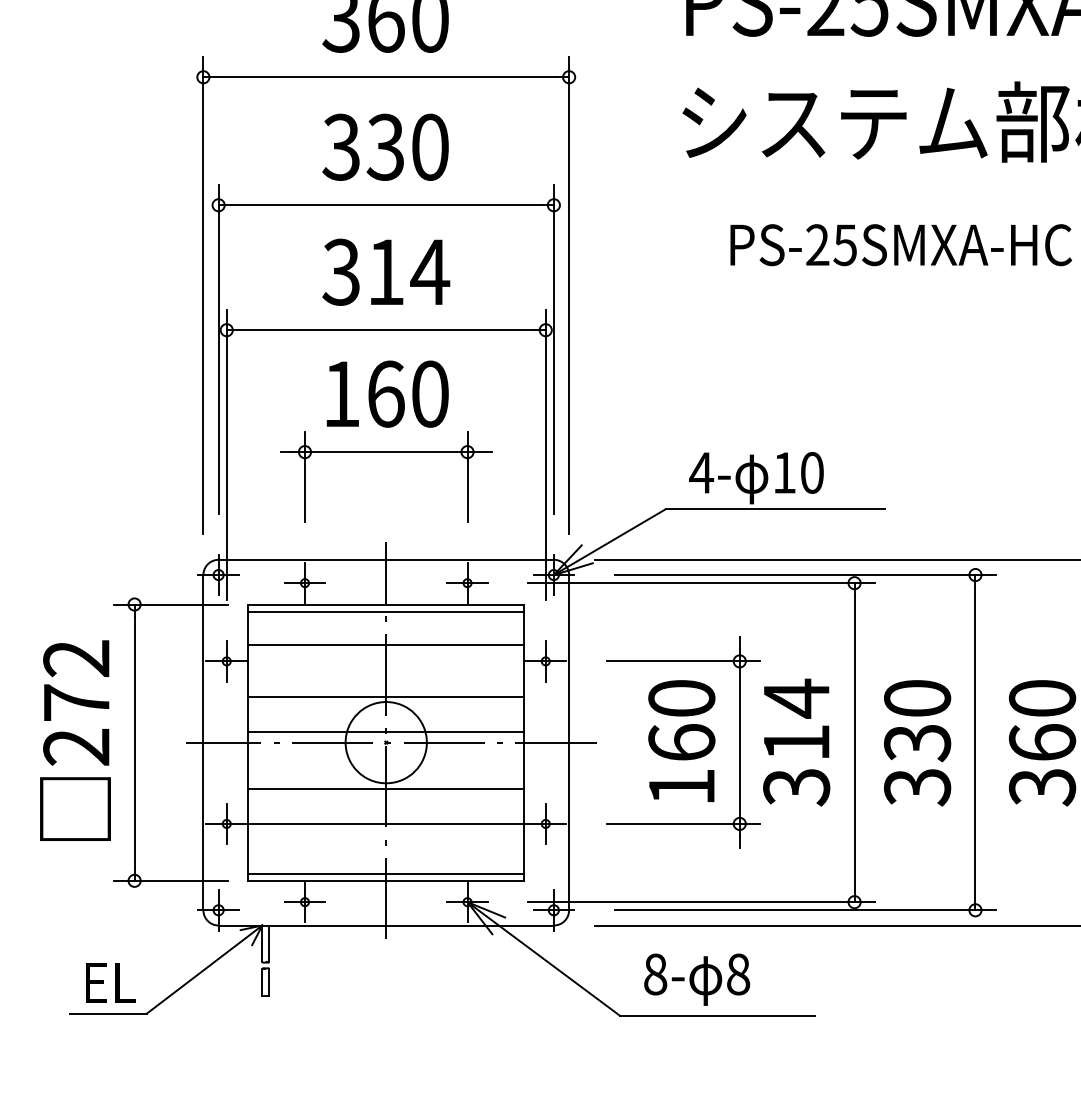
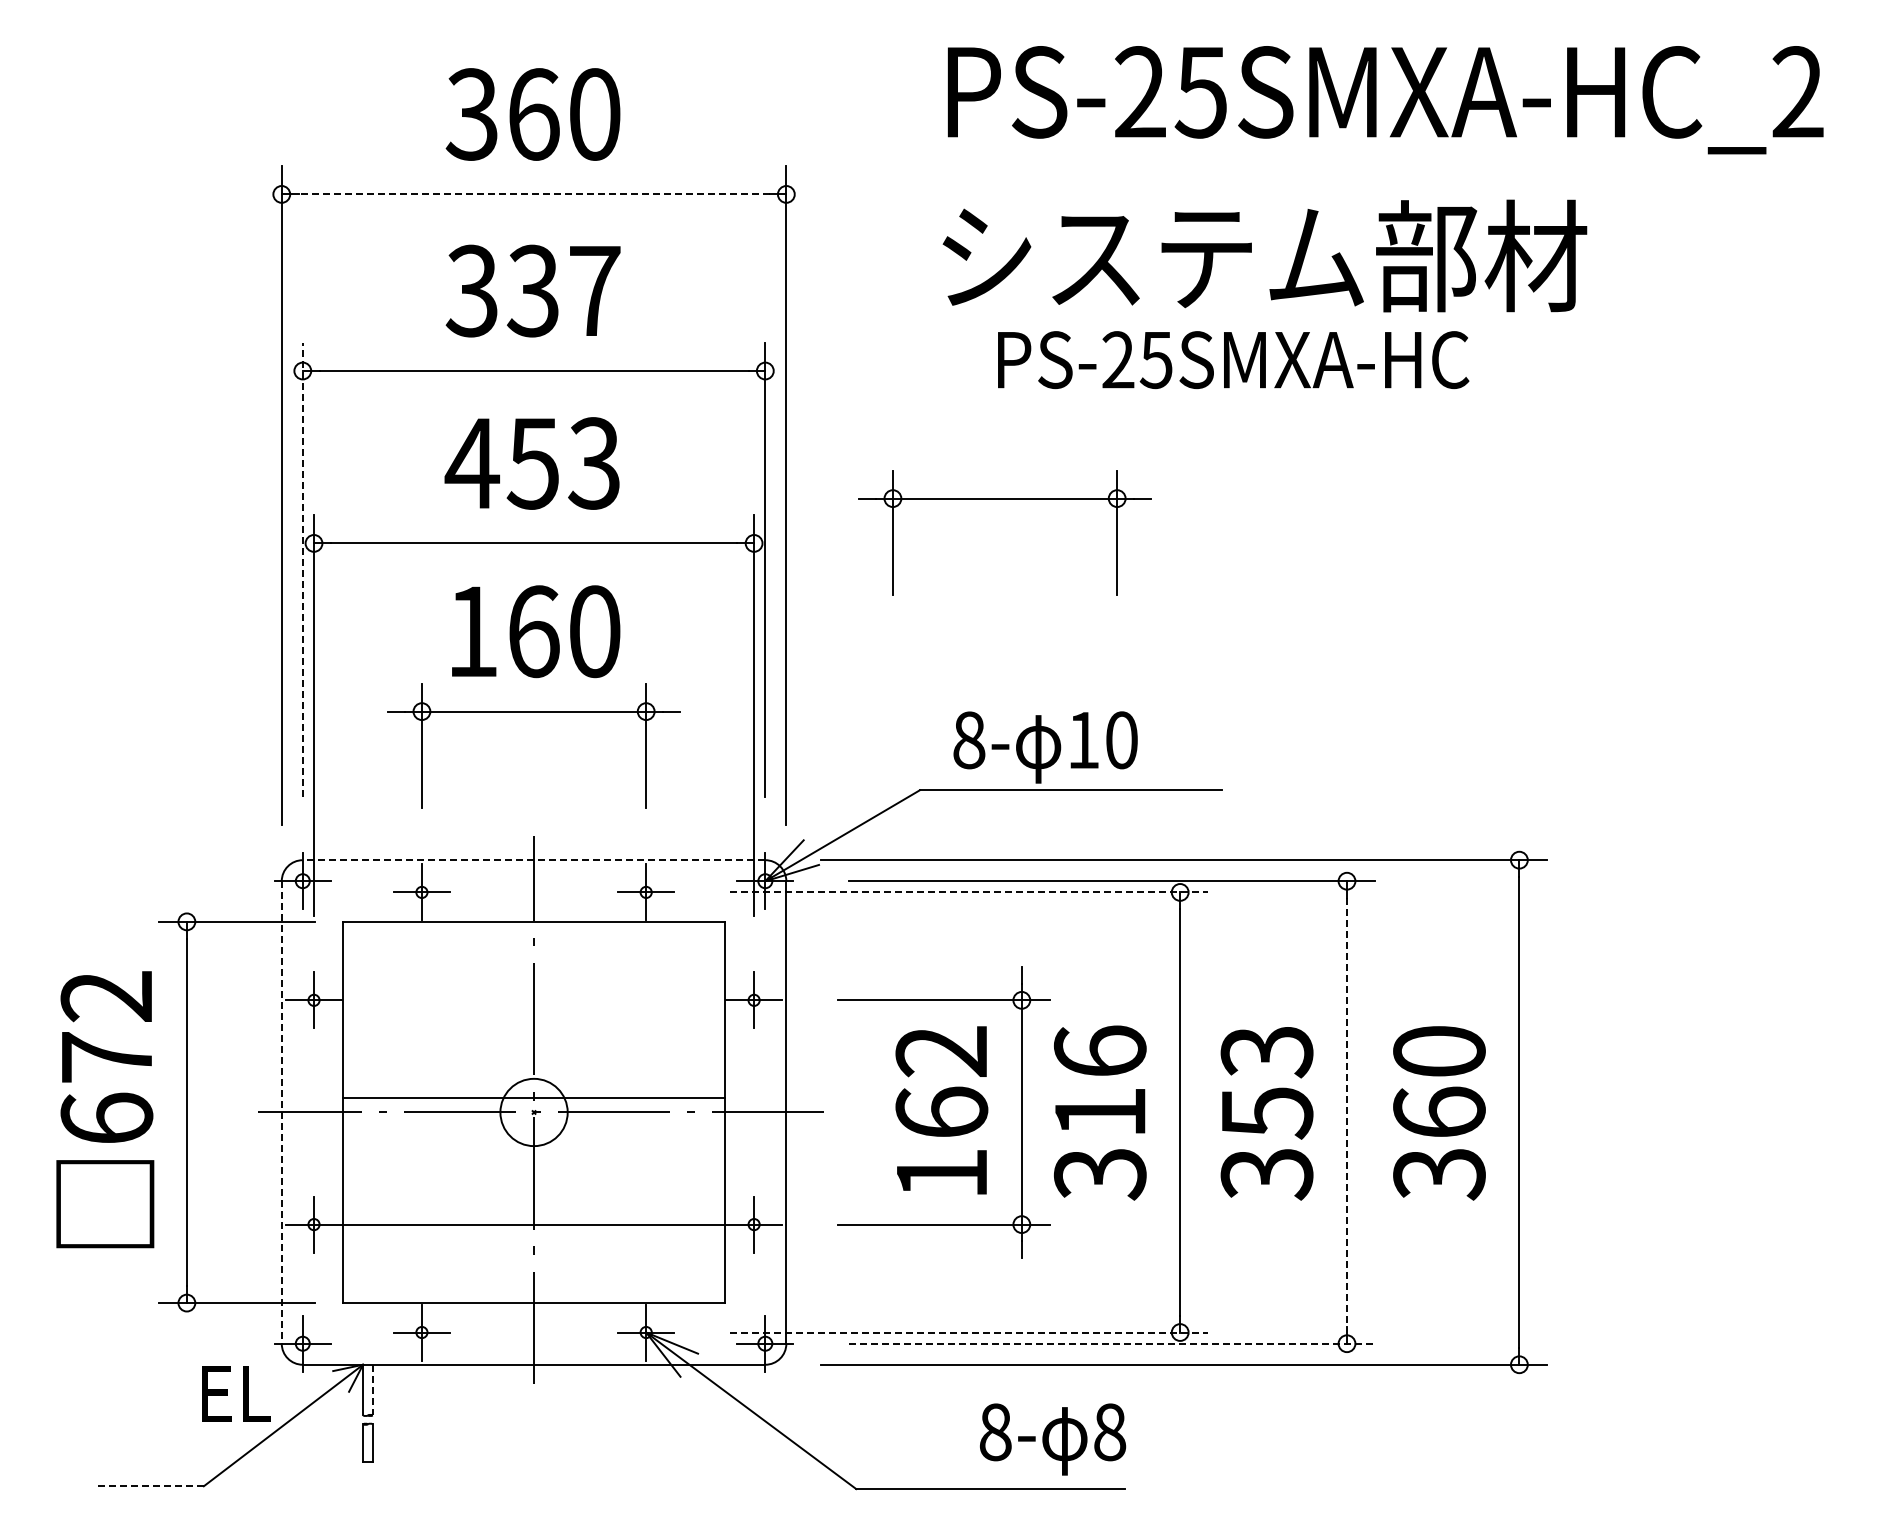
line: (385, 77) -> (533, 194), solid -> dashed
text: (430, 146) -> (595, 290), 330 -> 337
text: (901, 245) -> (1233, 360), moved
text: (385, 272) -> (533, 463), 314 -> 453
part: (727, 298) -> (1004, 499), added
line: (218, 349) -> (302, 569), solid -> dashed
text: (701, 473) -> (968, 740), 4- -> 8-
line: (385, 560) -> (533, 860), solid -> dashed
line: (701, 583) -> (969, 892), solid -> dashed
line: (385, 611) -> (533, 931), removed
line: (385, 644) -> (533, 977), removed
line: (385, 696) -> (533, 1048), removed
text: (681, 698) -> (941, 1051), 160 -> 162
text: (796, 698) -> (1099, 1051), 314 -> 316
text: (917, 720) -> (1266, 1082), 330 -> 353
line: (203, 742) -> (281, 1112), solid -> dashed
circle: (386, 742) -> (534, 1112), size x0.6
line: (975, 742) -> (1347, 1112), solid -> dashed
text: (76, 747) -> (106, 1118), 272 -> 672
line: (385, 789) -> (533, 1176), removed
line: (385, 873) -> (533, 1293), removed
line: (701, 902) -> (969, 1332), solid -> dashed
line: (805, 910) -> (1112, 1343), solid -> dashed
line: (269, 944) -> (372, 1390), solid -> dashed
text: (697, 979) -> (1053, 1439), moved
text: (110, 982) -> (236, 1393), moved
line: (108, 1013) -> (151, 1486), solid -> dashed

